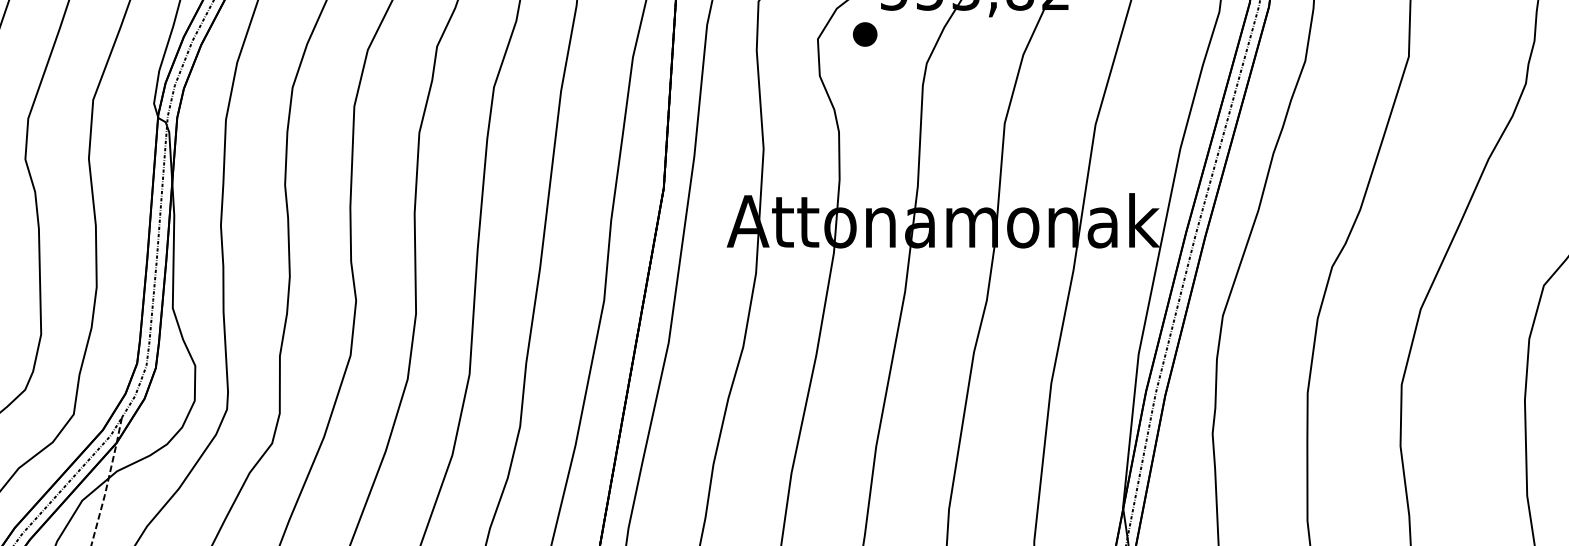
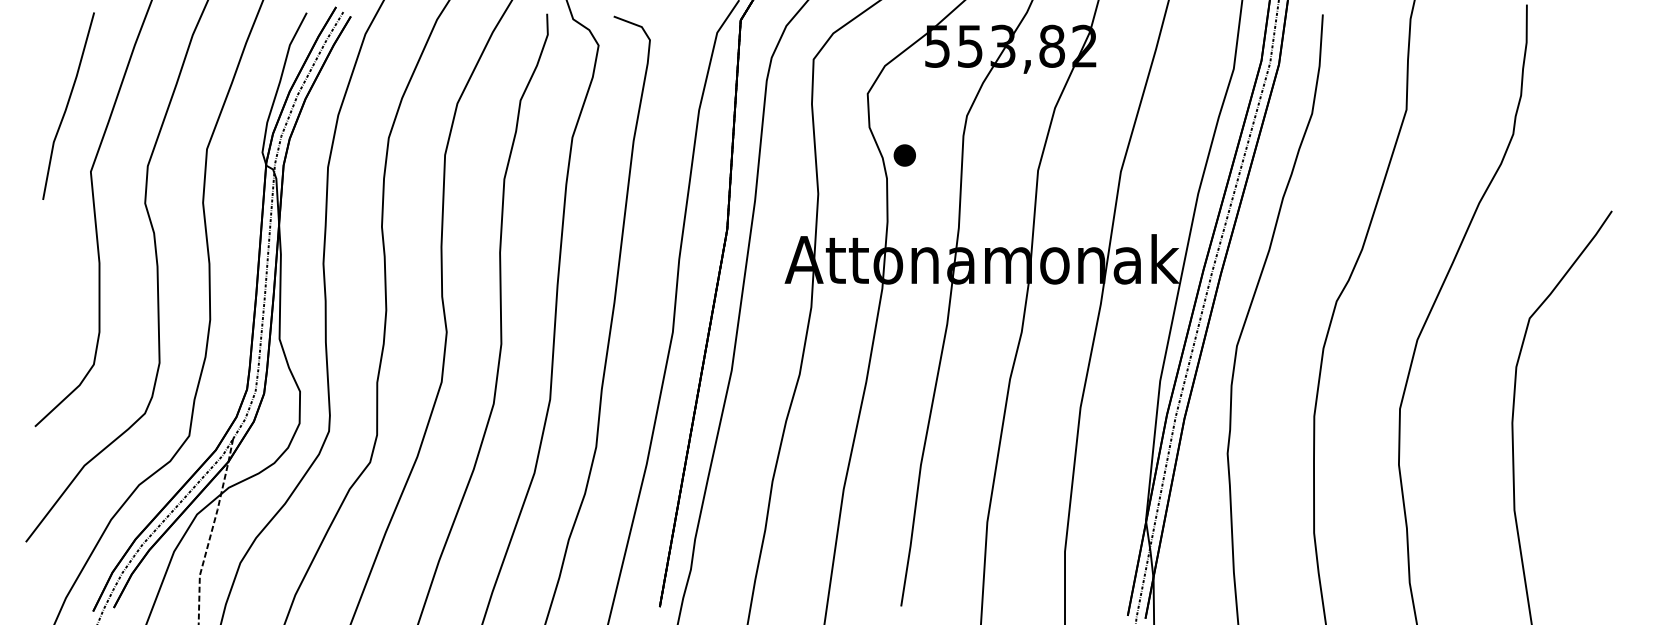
part: (864, 34) -> (904, 155), moved

